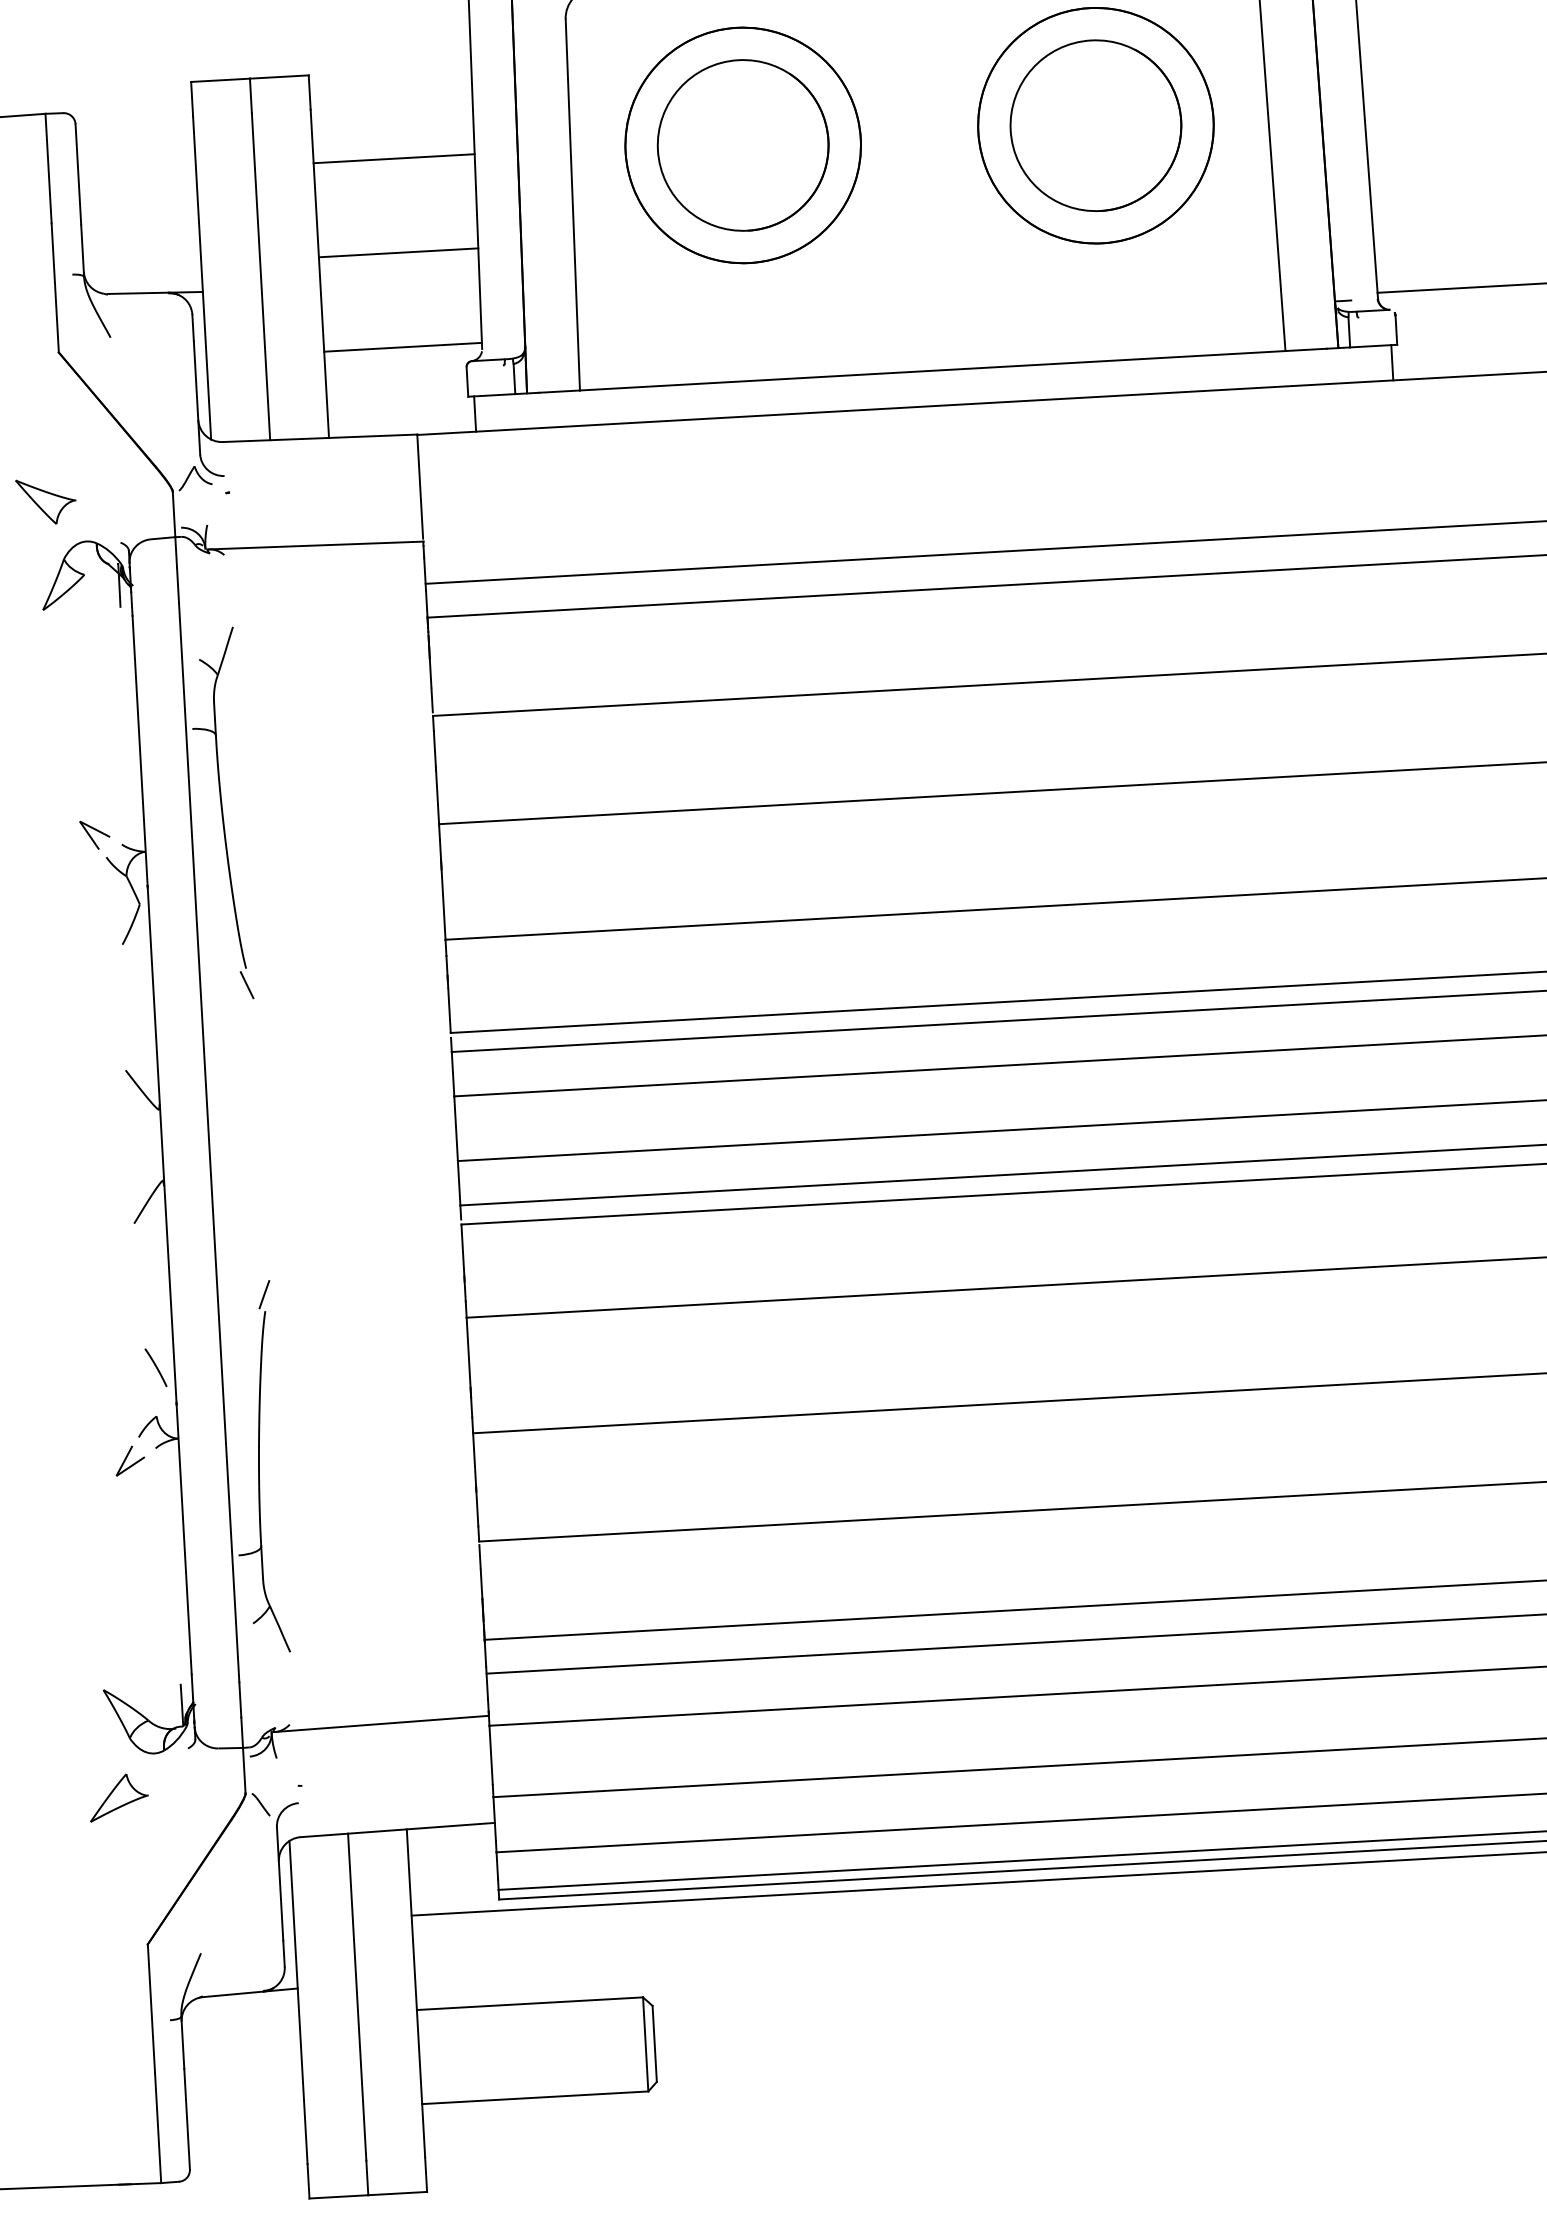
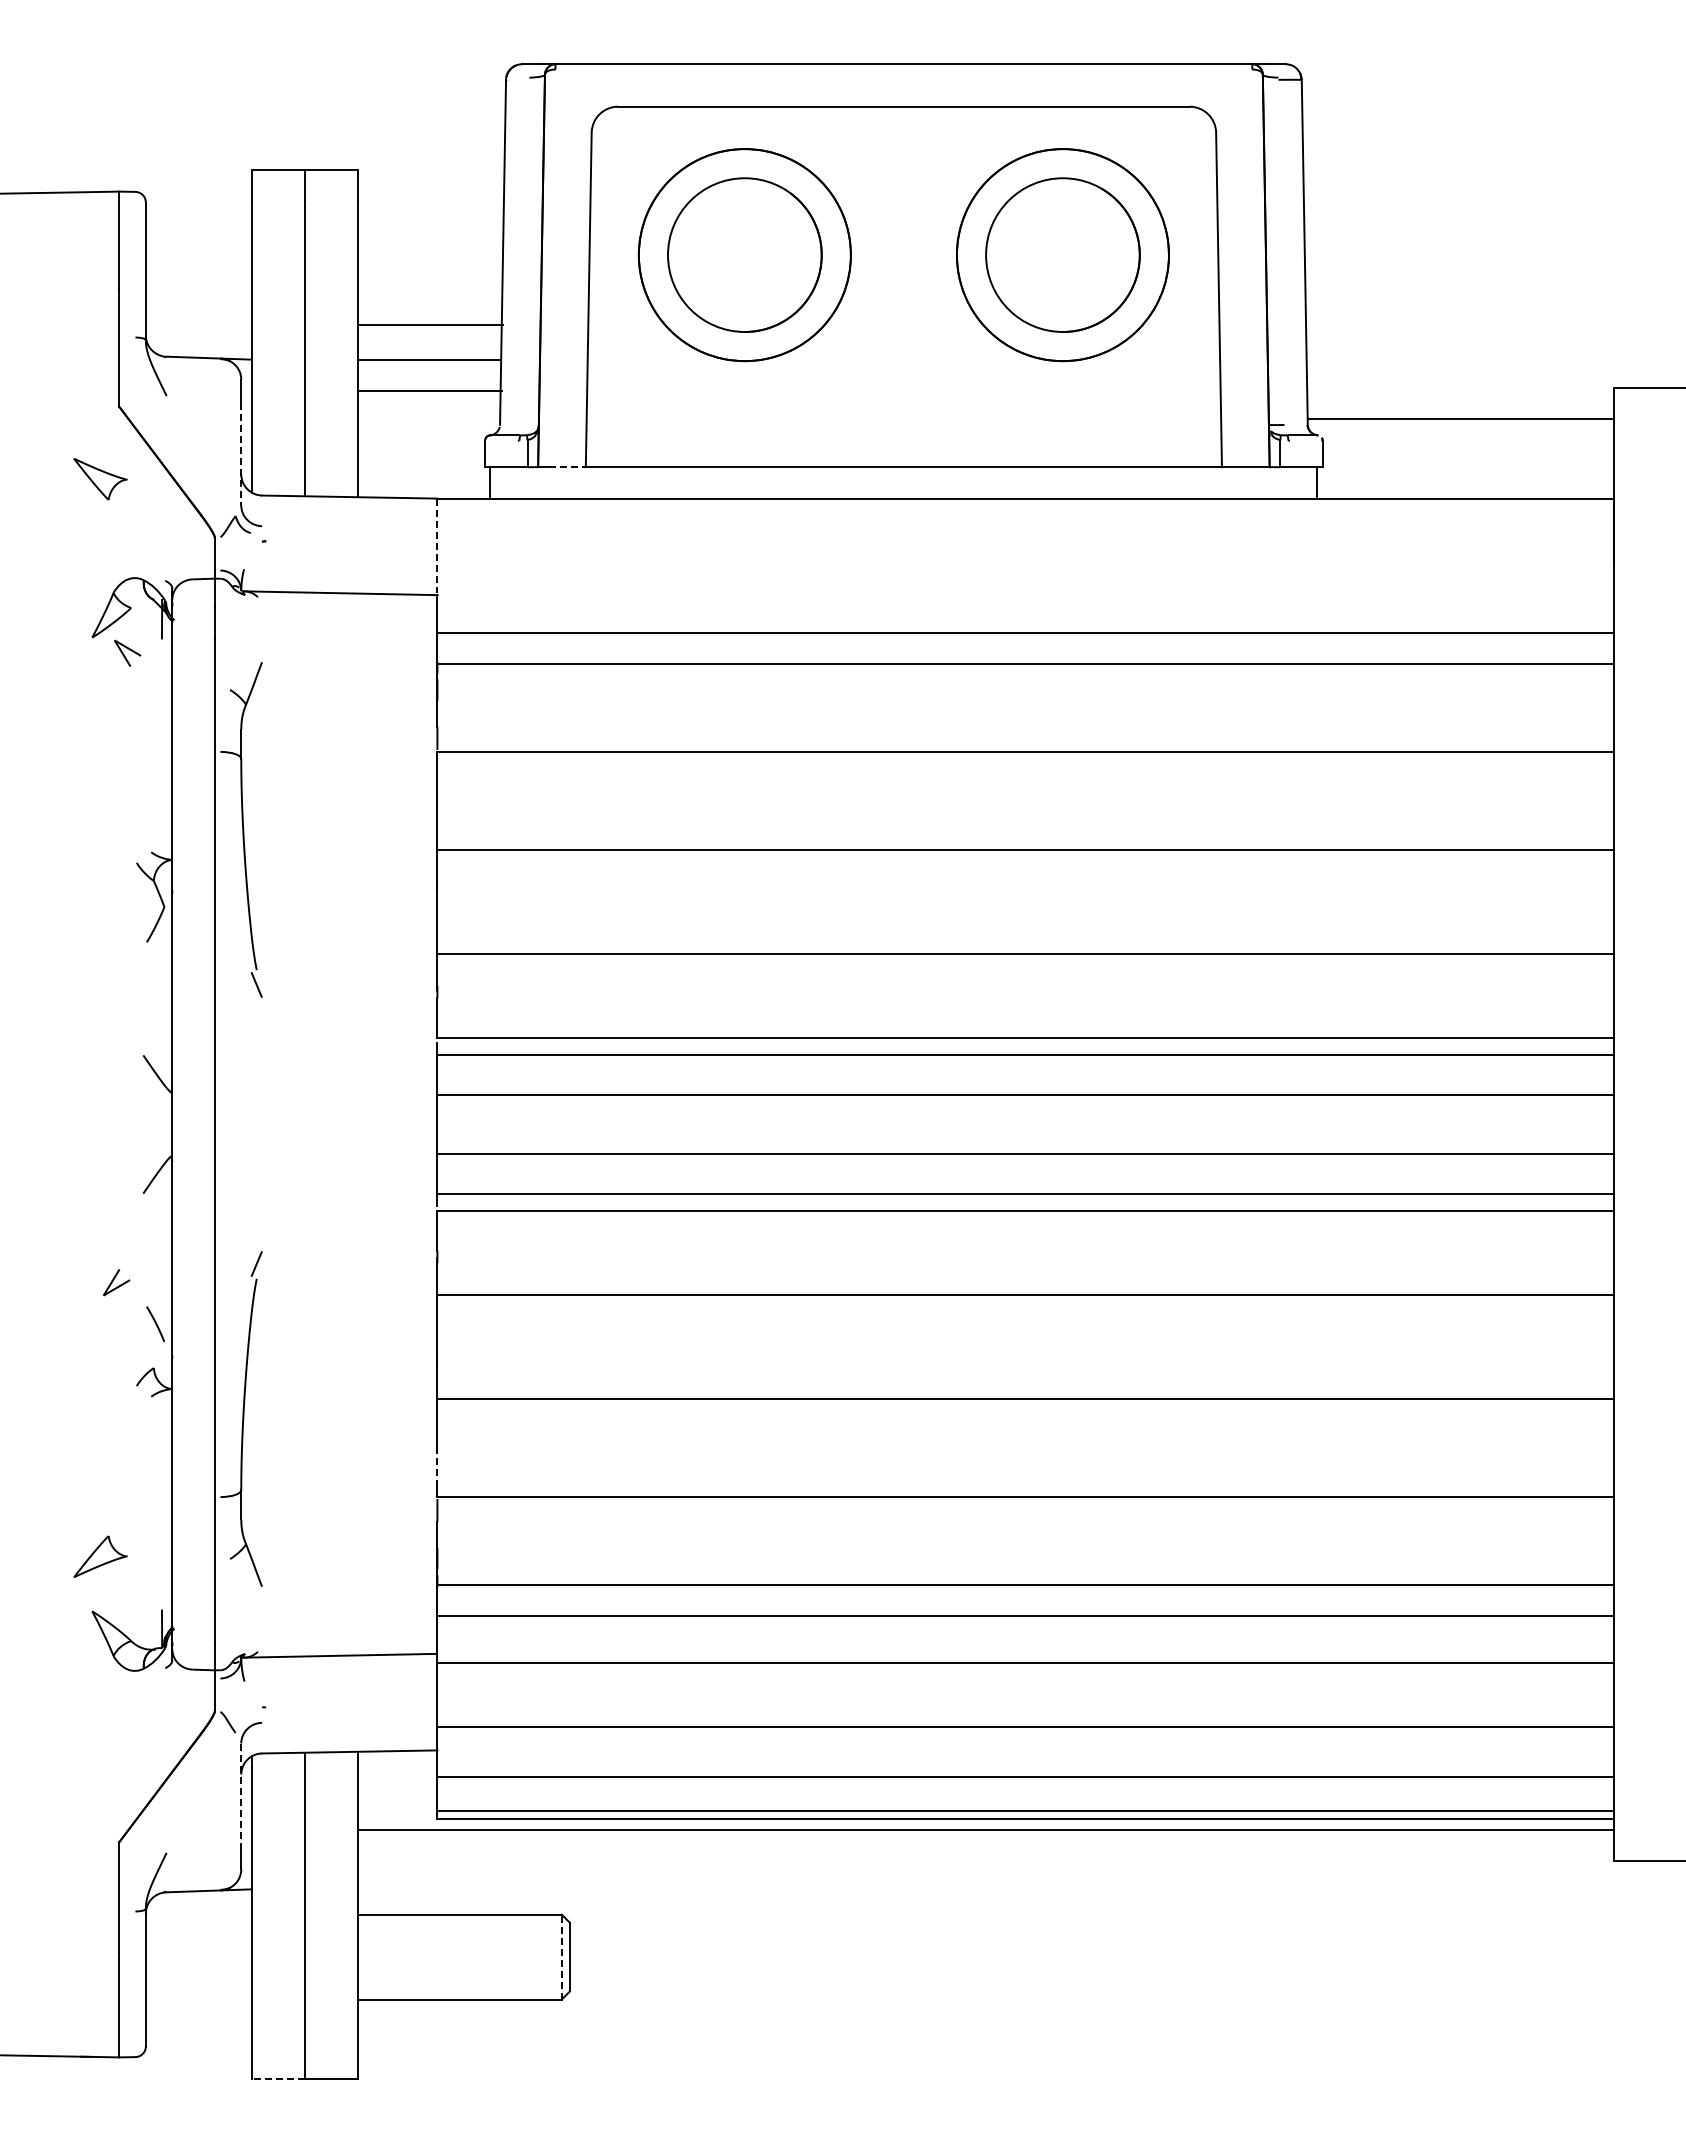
line: (394, 158) -> (430, 324), moved
line: (398, 253) -> (429, 391), moved
line: (402, 347) -> (428, 360), moved
line: (559, 392) -> (567, 467), solid -> dashed
line: (197, 397) -> (241, 454), solid -> dashed
line: (420, 486) -> (437, 545), solid -> dashed
part: (46, 501) -> (100, 479), moved
part: (94, 834) -> (127, 652), moved
part: (129, 1460) -> (116, 1282), moved
line: (477, 1506) -> (437, 1465), solid -> dashed
part: (118, 1797) -> (100, 1556), moved
line: (280, 1885) -> (241, 1795), solid -> dashed
line: (645, 2043) -> (561, 1956), solid -> dashed
line: (339, 2196) -> (278, 2078), solid -> dashed

